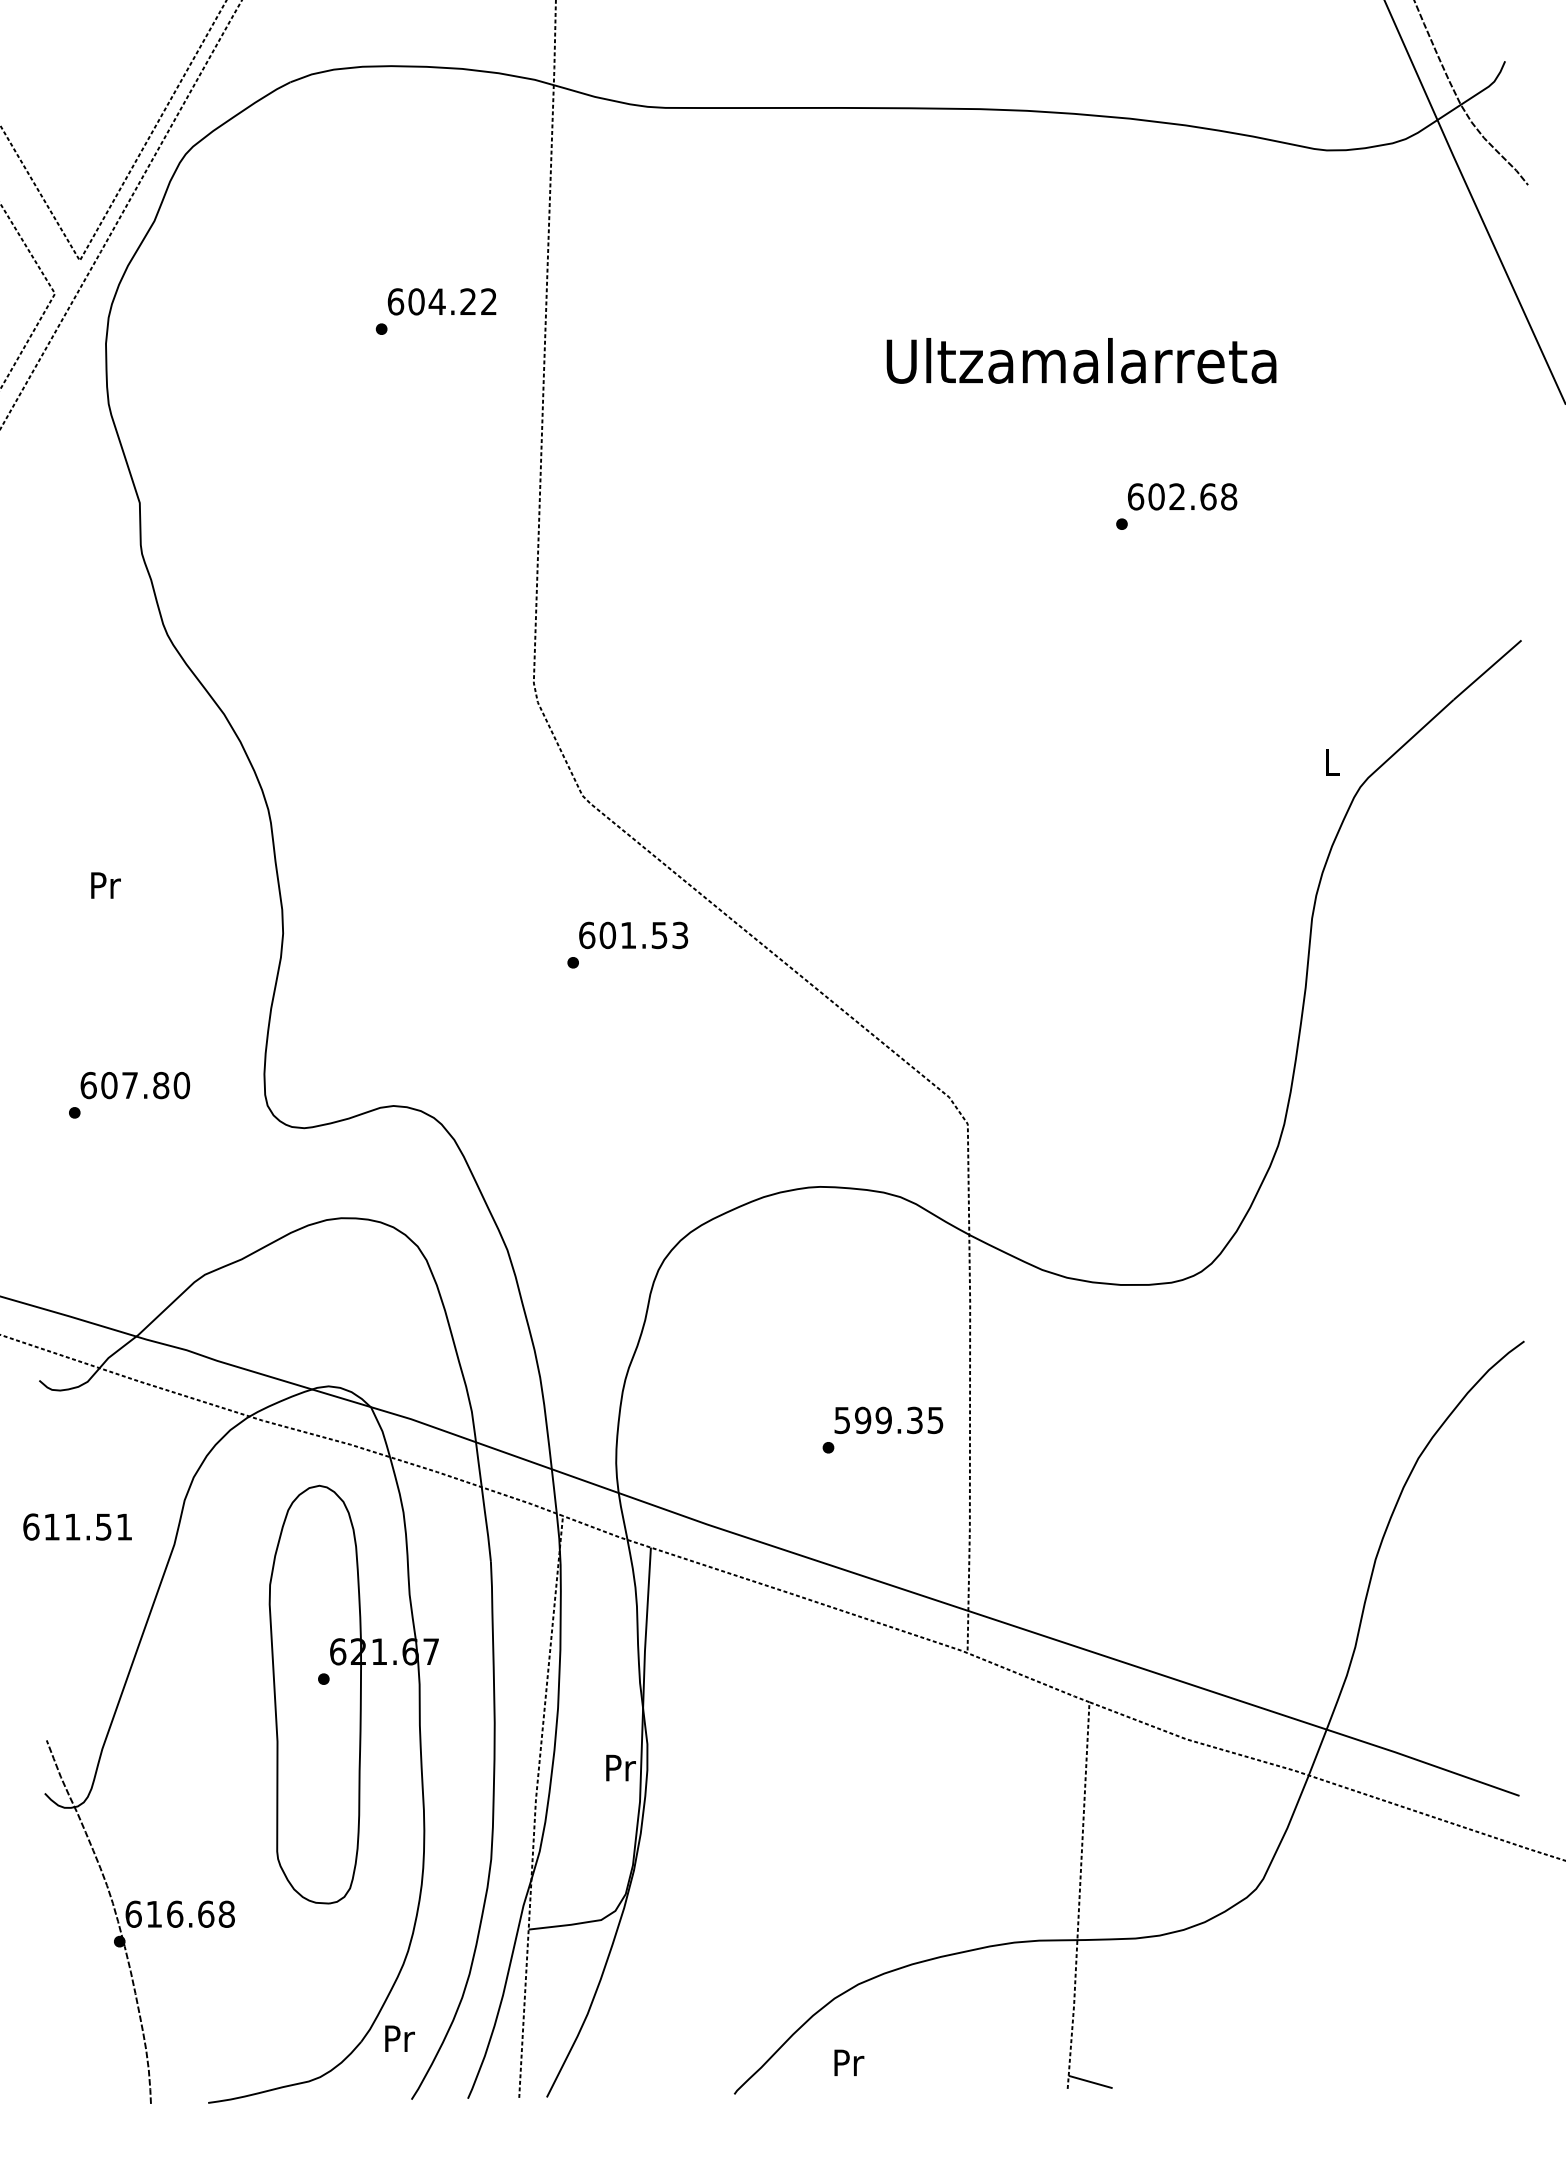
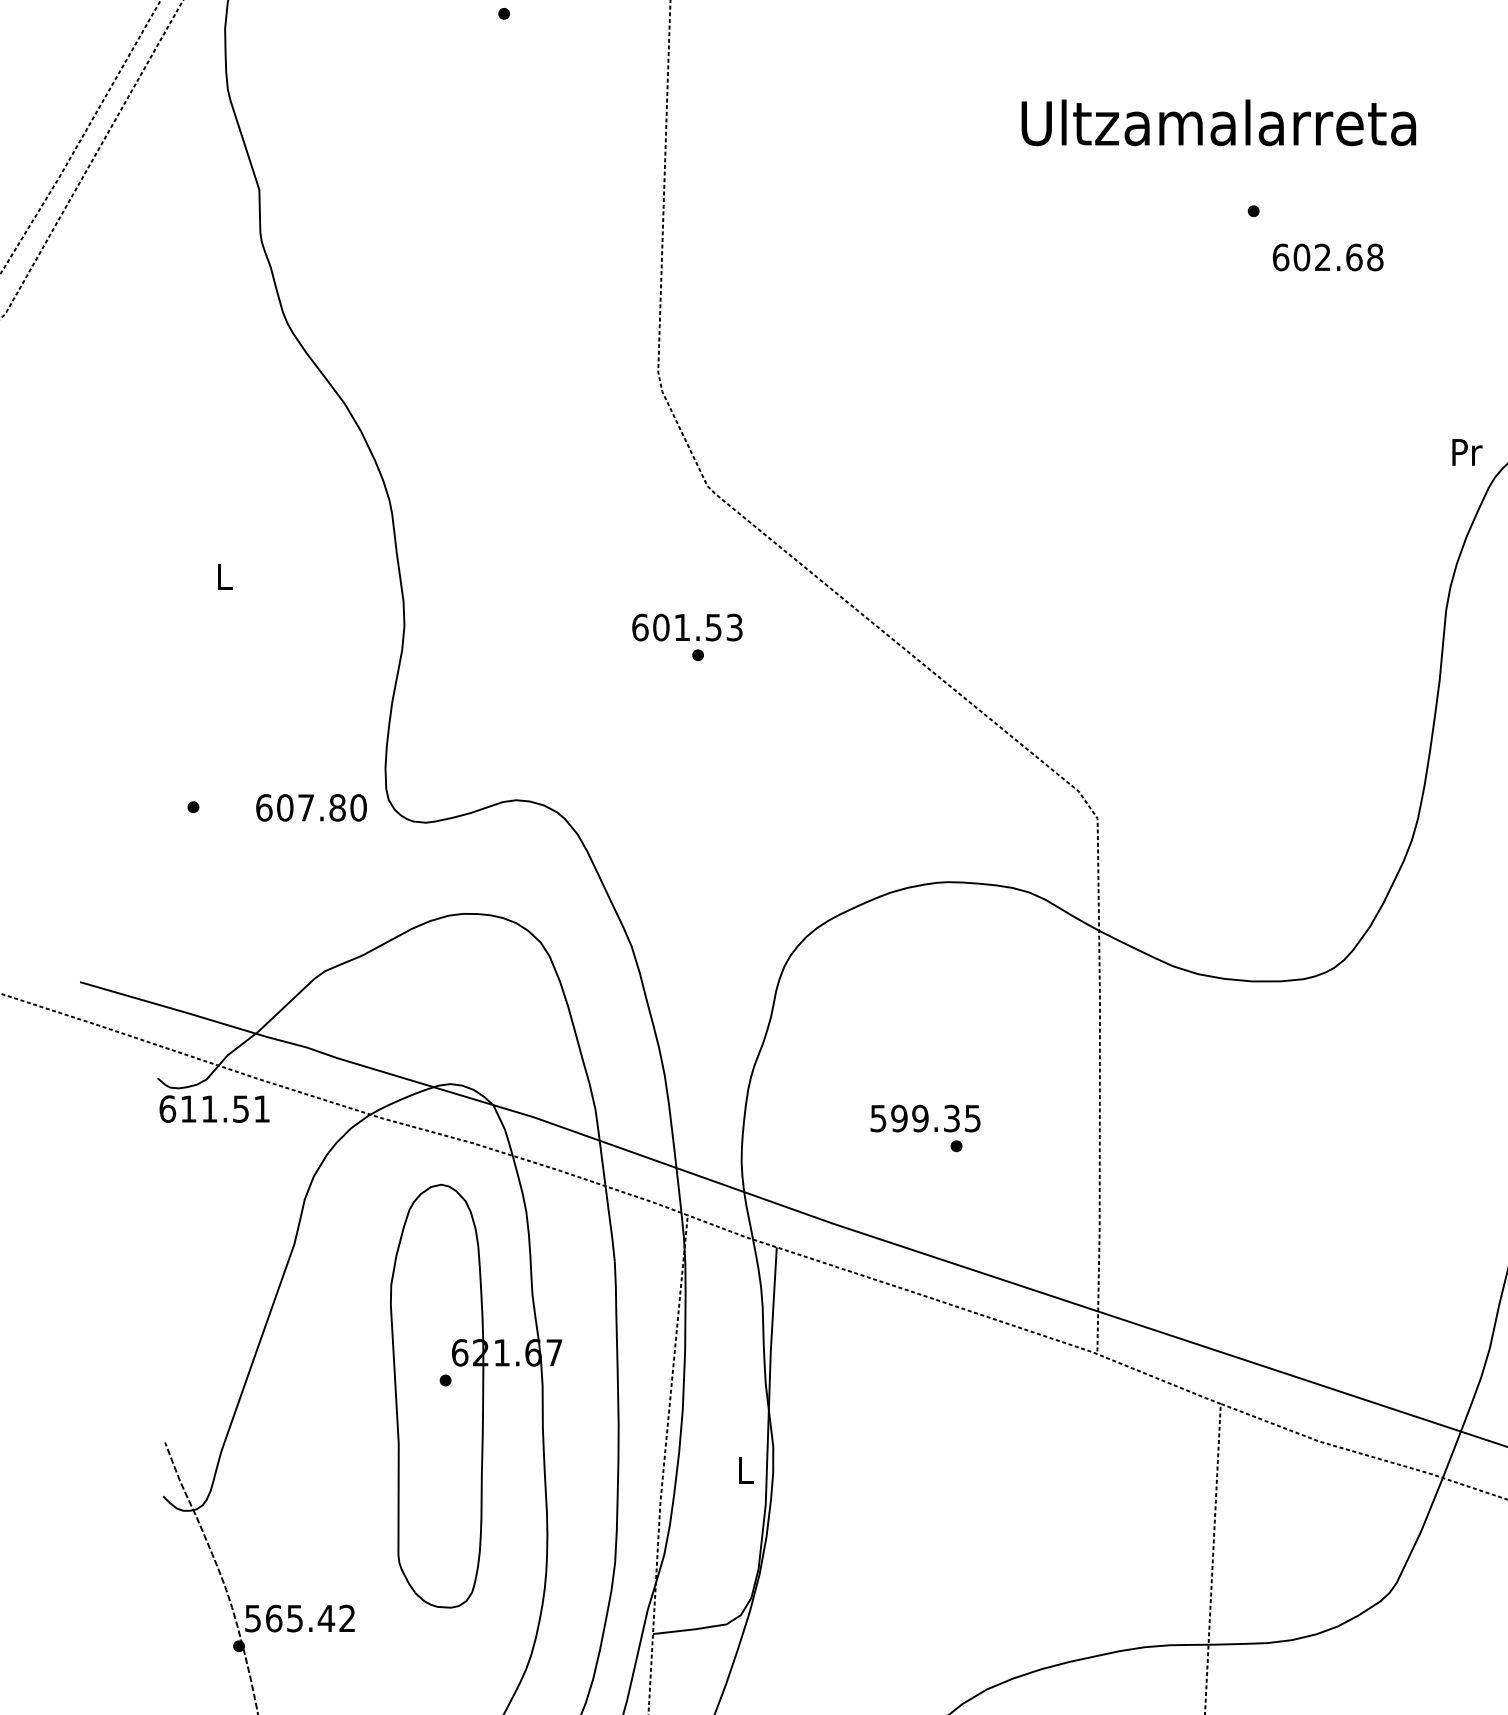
text: (1081, 360) -> (1218, 122), moved
text: (1182, 496) -> (1328, 257), moved
text: (1332, 762) -> (1466, 452), L -> Pr
text: (105, 885) -> (224, 577), Pr -> L
text: (633, 935) -> (687, 627), moved
text: (135, 1085) -> (311, 807), moved
text: (888, 1420) -> (925, 1118), moved
text: (77, 1526) -> (214, 1108), moved
text: (620, 1767) -> (745, 1469), Pr -> L
text: (179, 1913) -> (299, 1617), 616.68 -> 565.42

